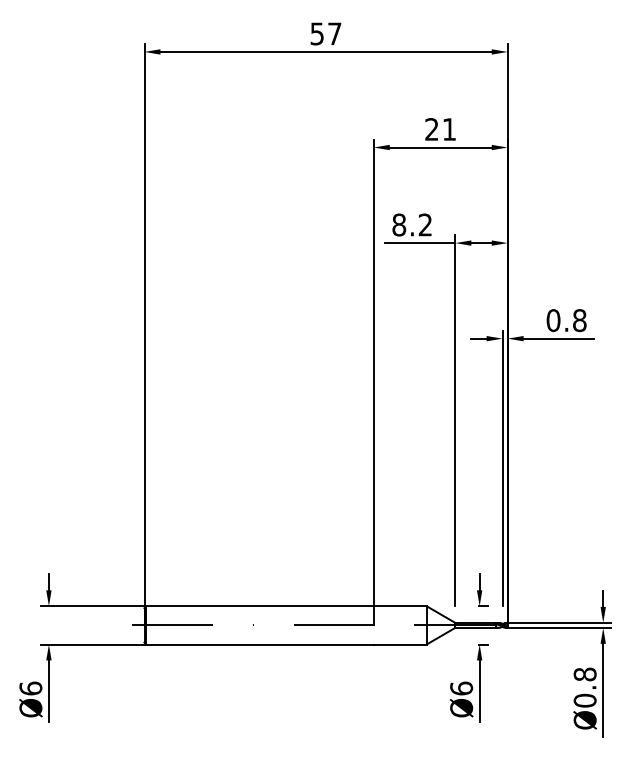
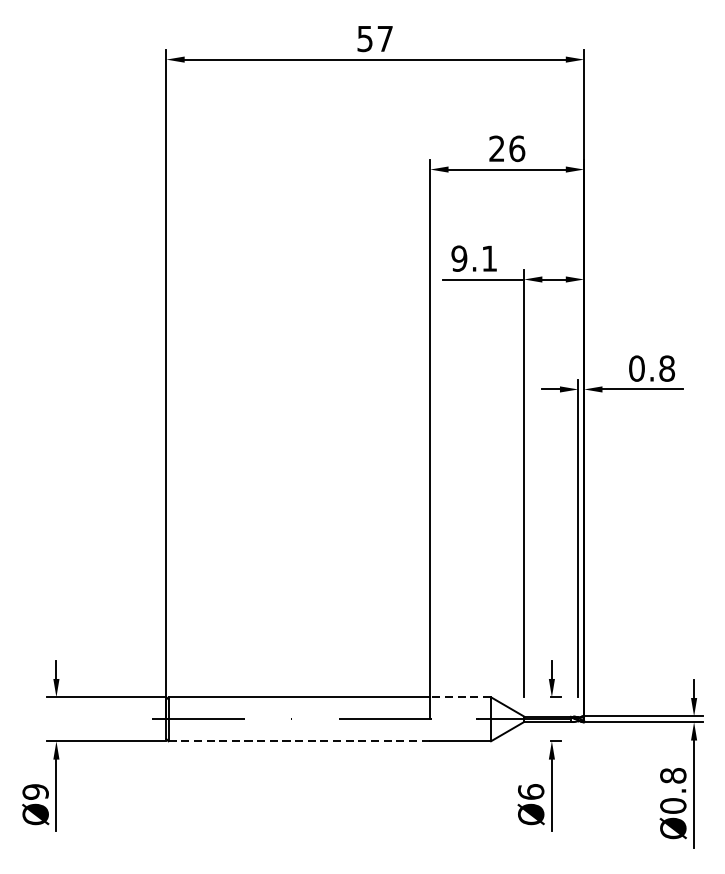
text: (449, 129) -> (517, 148), 21 -> 26
text: (411, 224) -> (473, 258), 8.2 -> 9.1
line: (399, 606) -> (459, 697), solid -> dashed
line: (260, 644) -> (299, 741), solid -> dashed
text: (30, 688) -> (35, 791), Ø6 -> Ø9

